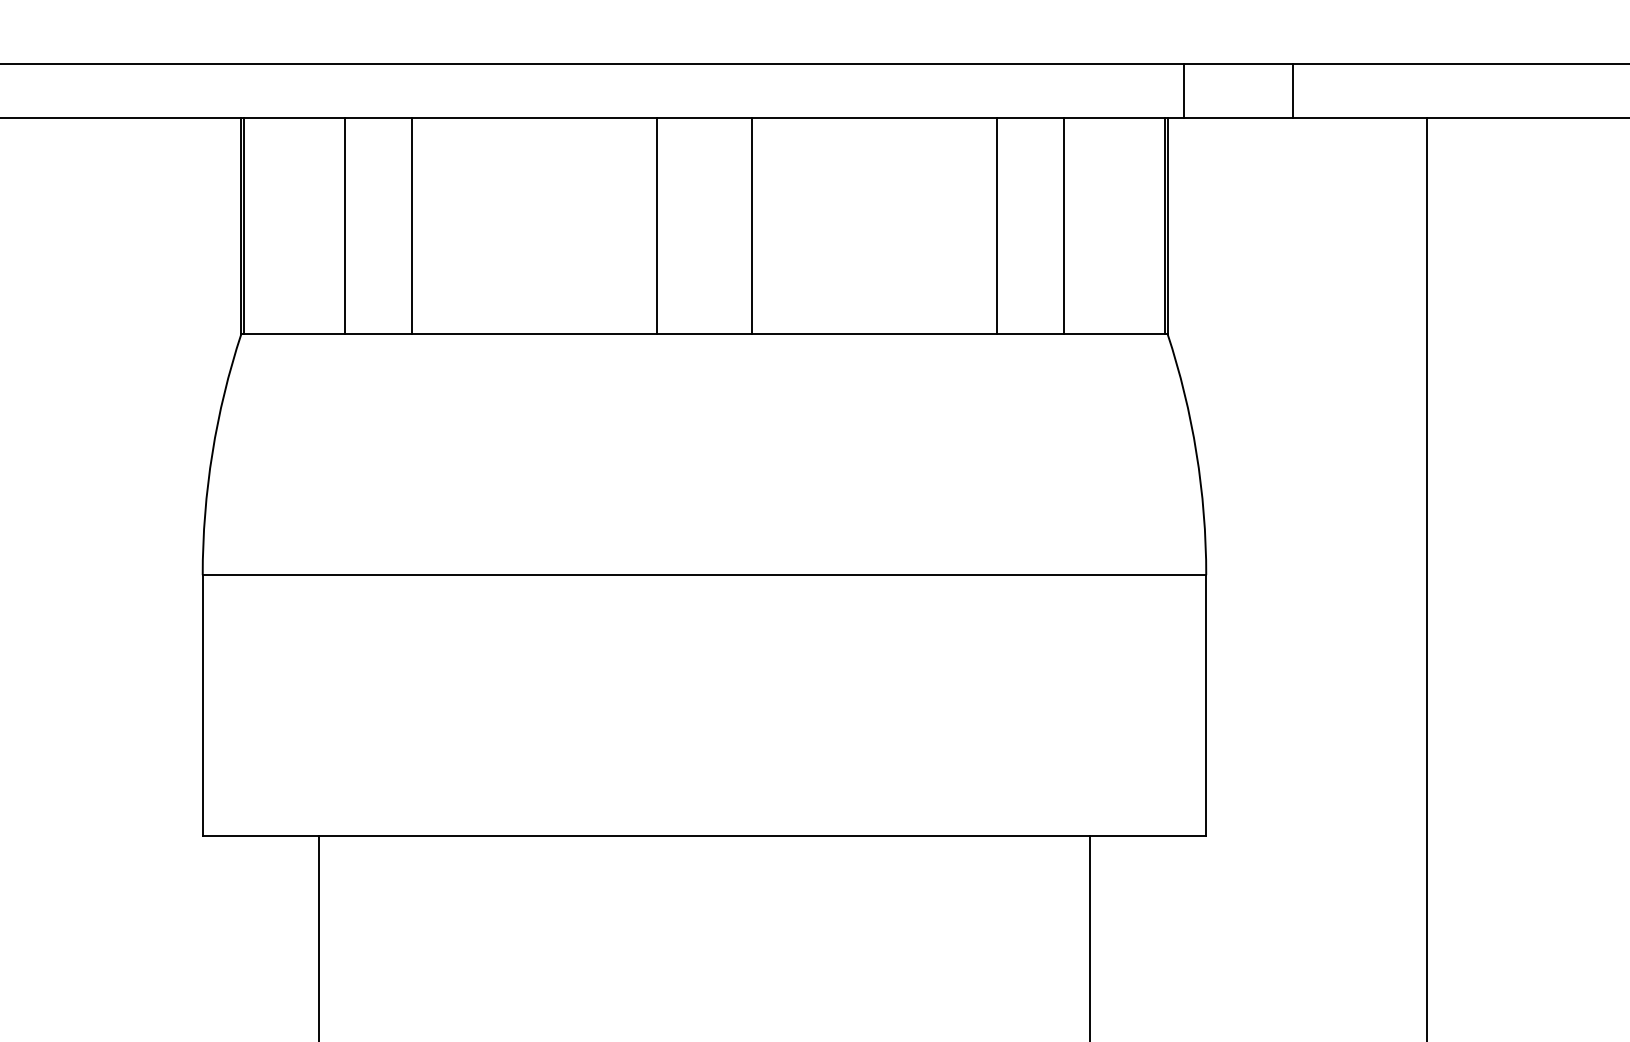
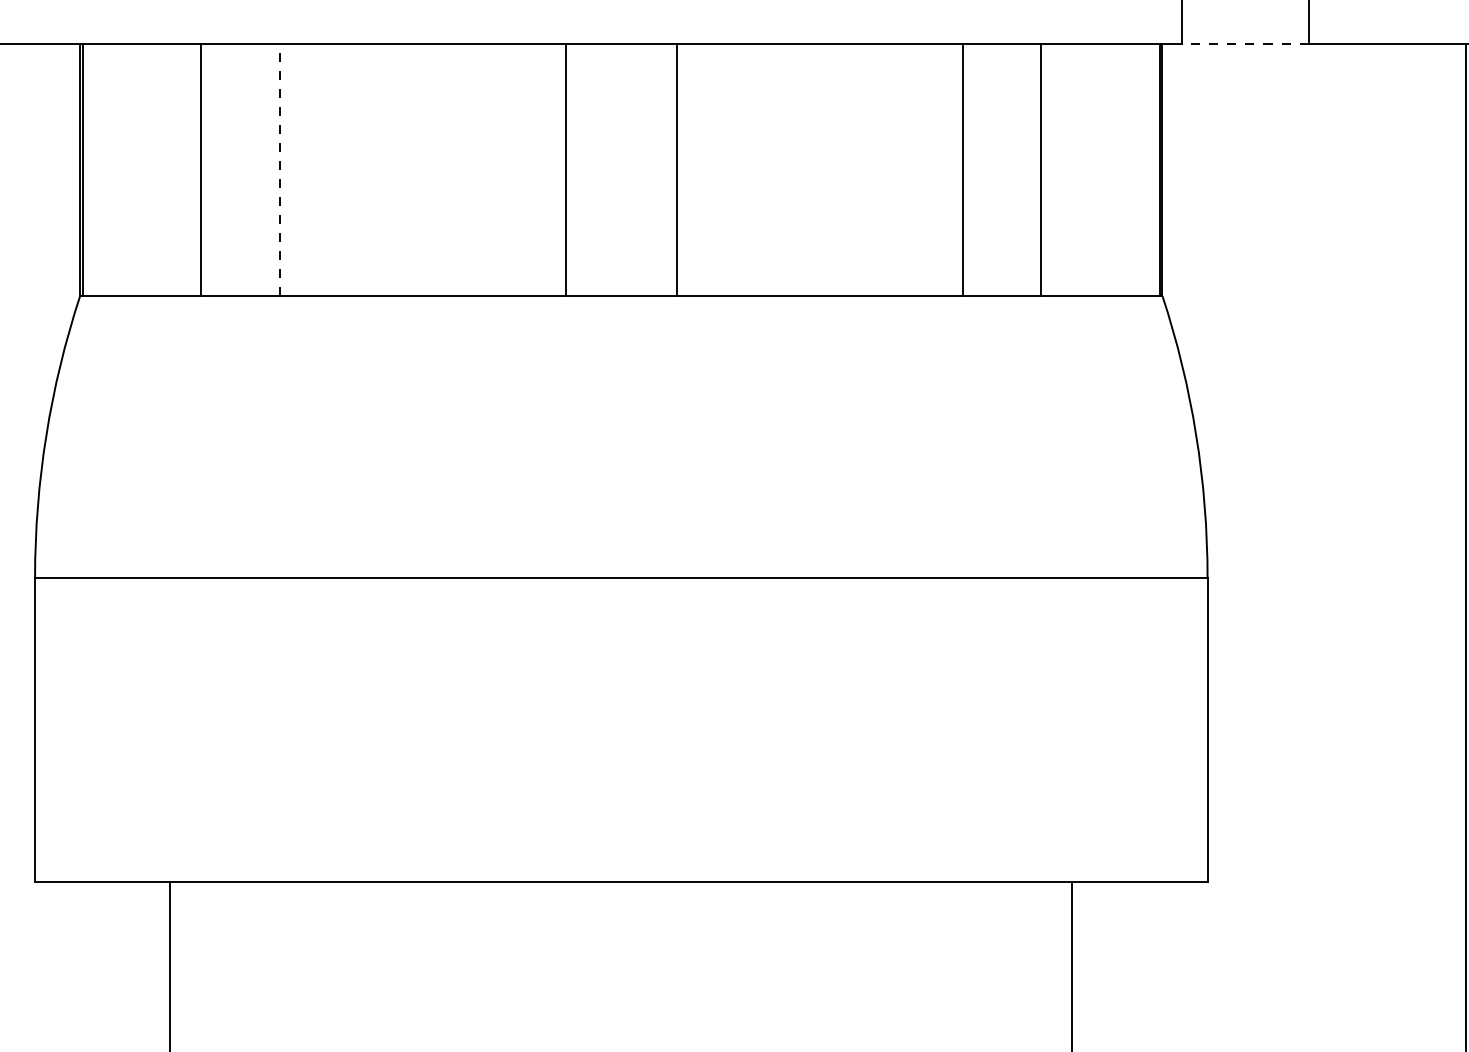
line: (1237, 118) -> (1244, 44), solid -> dashed
line: (412, 225) -> (280, 169), solid -> dashed

